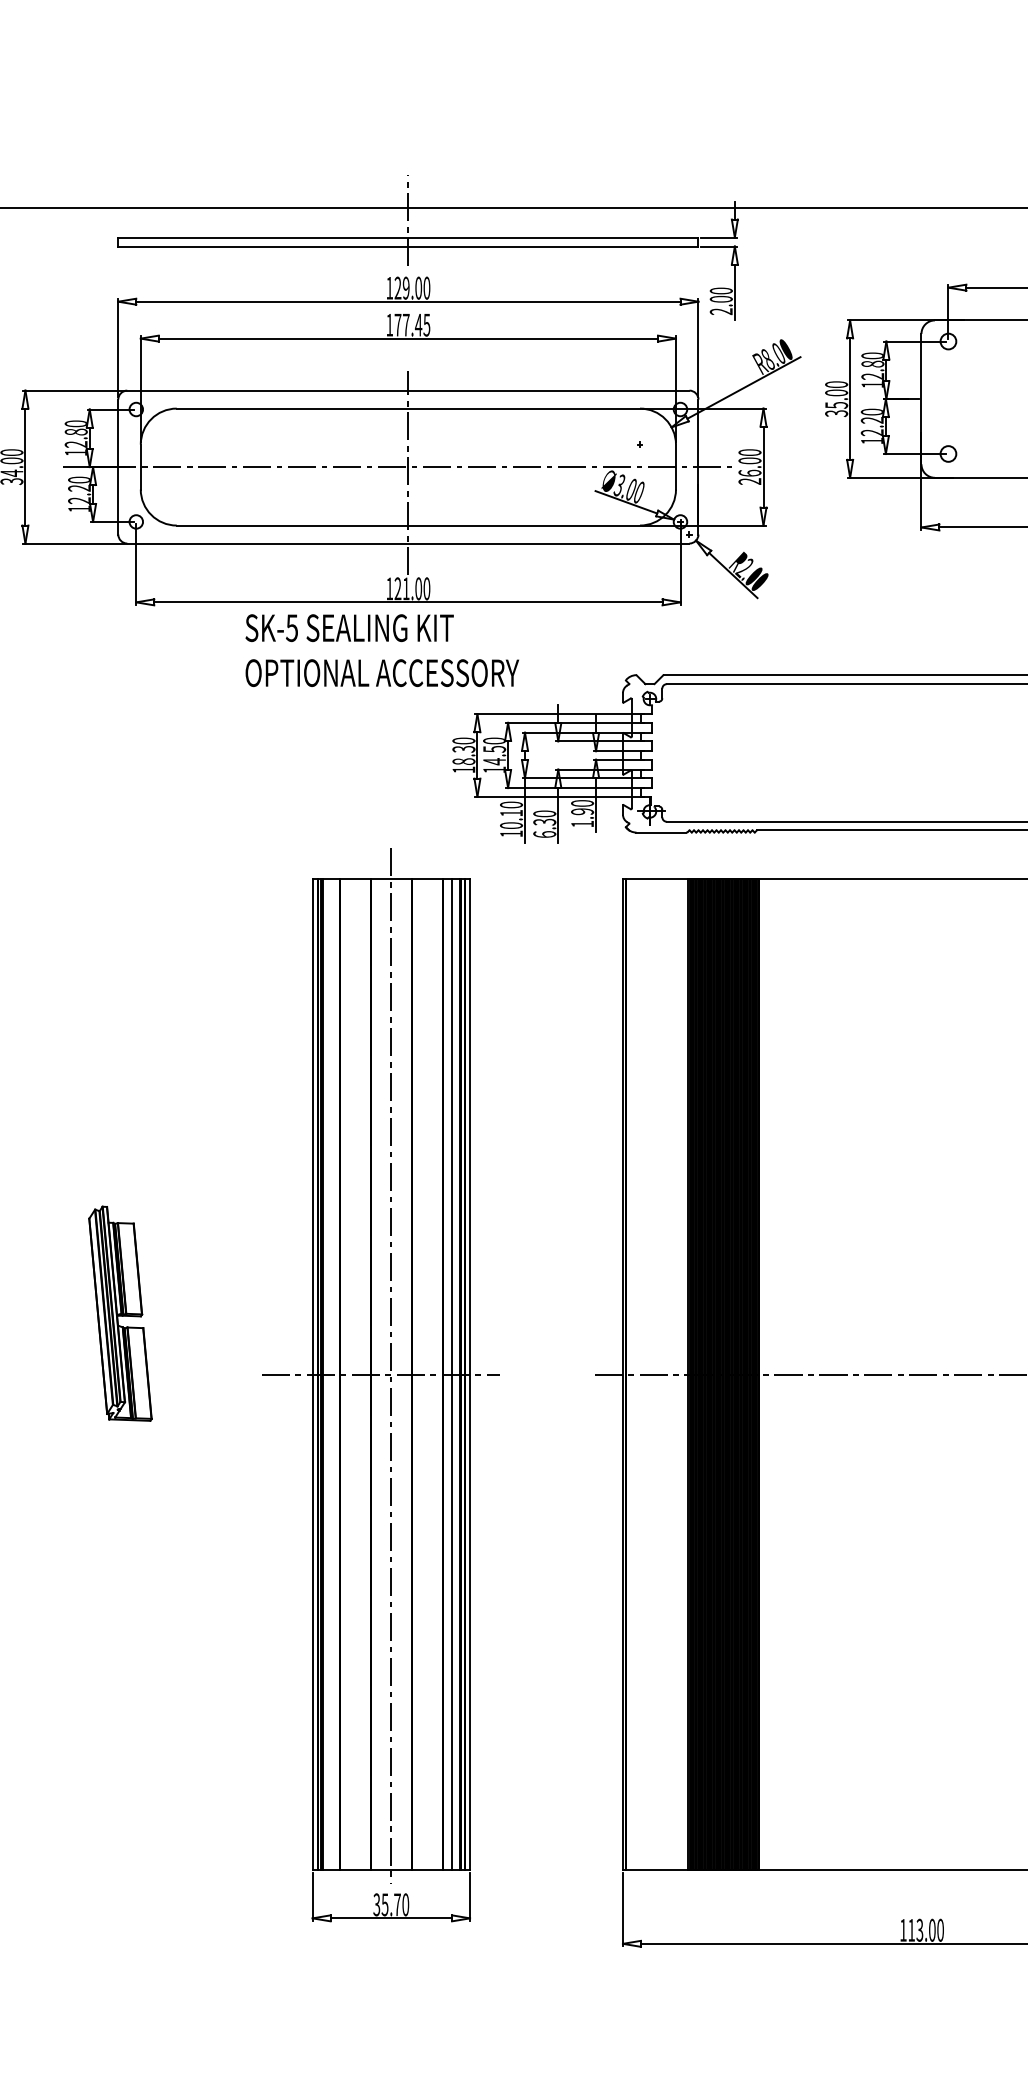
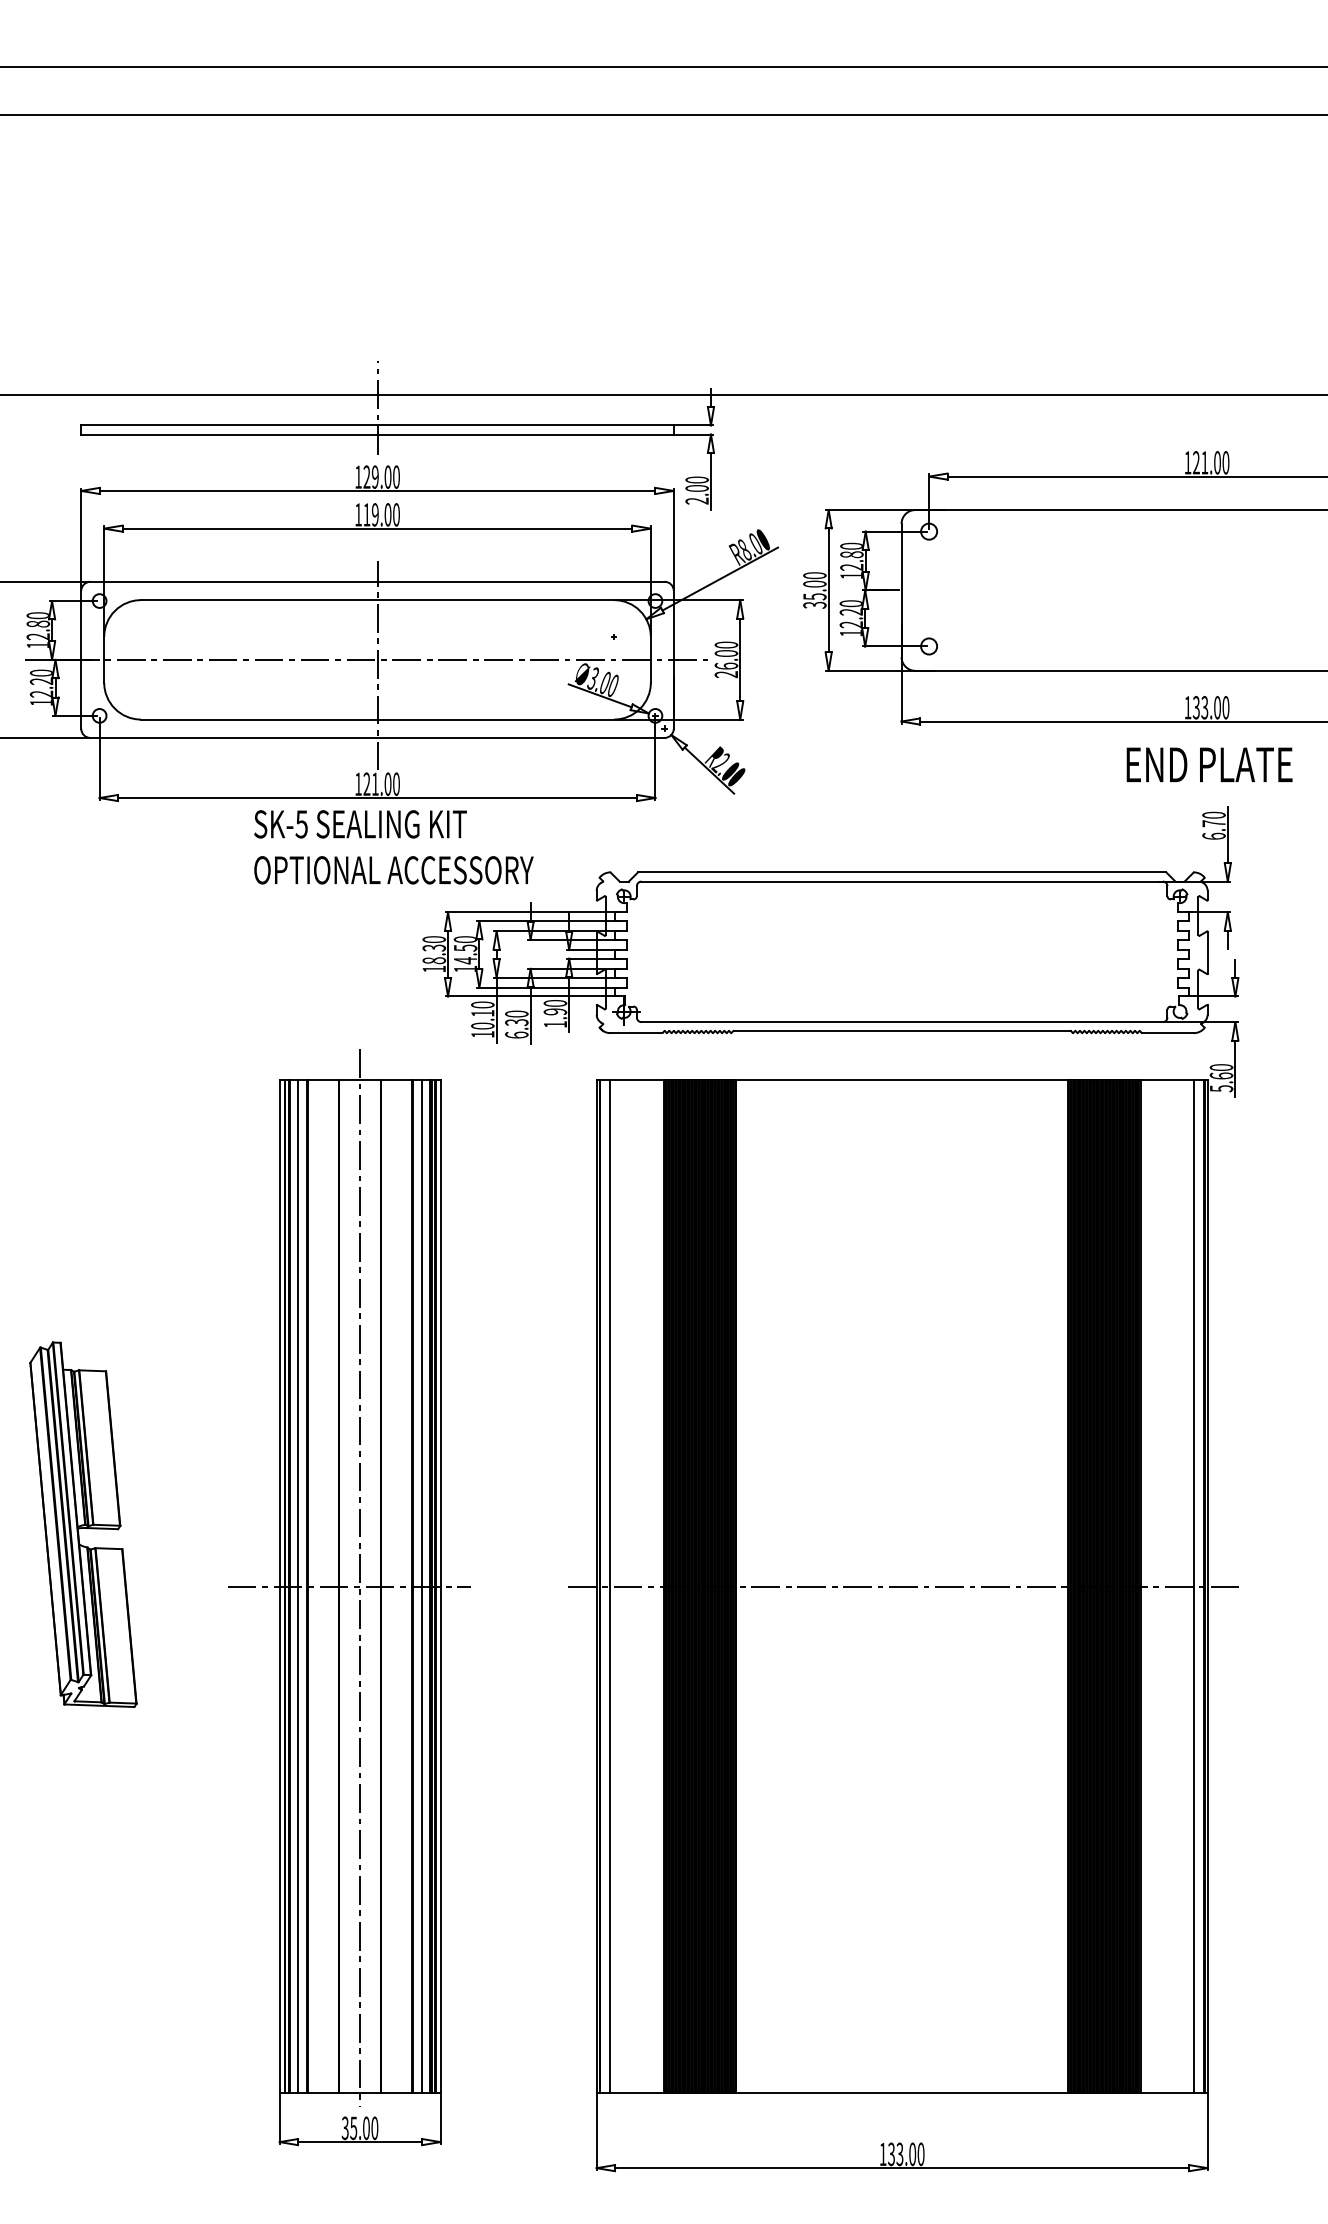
text: (412, 324) -> (381, 514), 177.45 -> 119.00
text: (381, 650) -> (393, 847), moved
part: (120, 1313) -> (83, 1524), size x1.67
line: (331, 1374) -> (298, 1586), added
line: (636, 1374) -> (610, 1586), added
text: (397, 1905) -> (366, 2128), 35.70 -> 35.00
text: (911, 1930) -> (891, 2154), 113.00 -> 133.00

